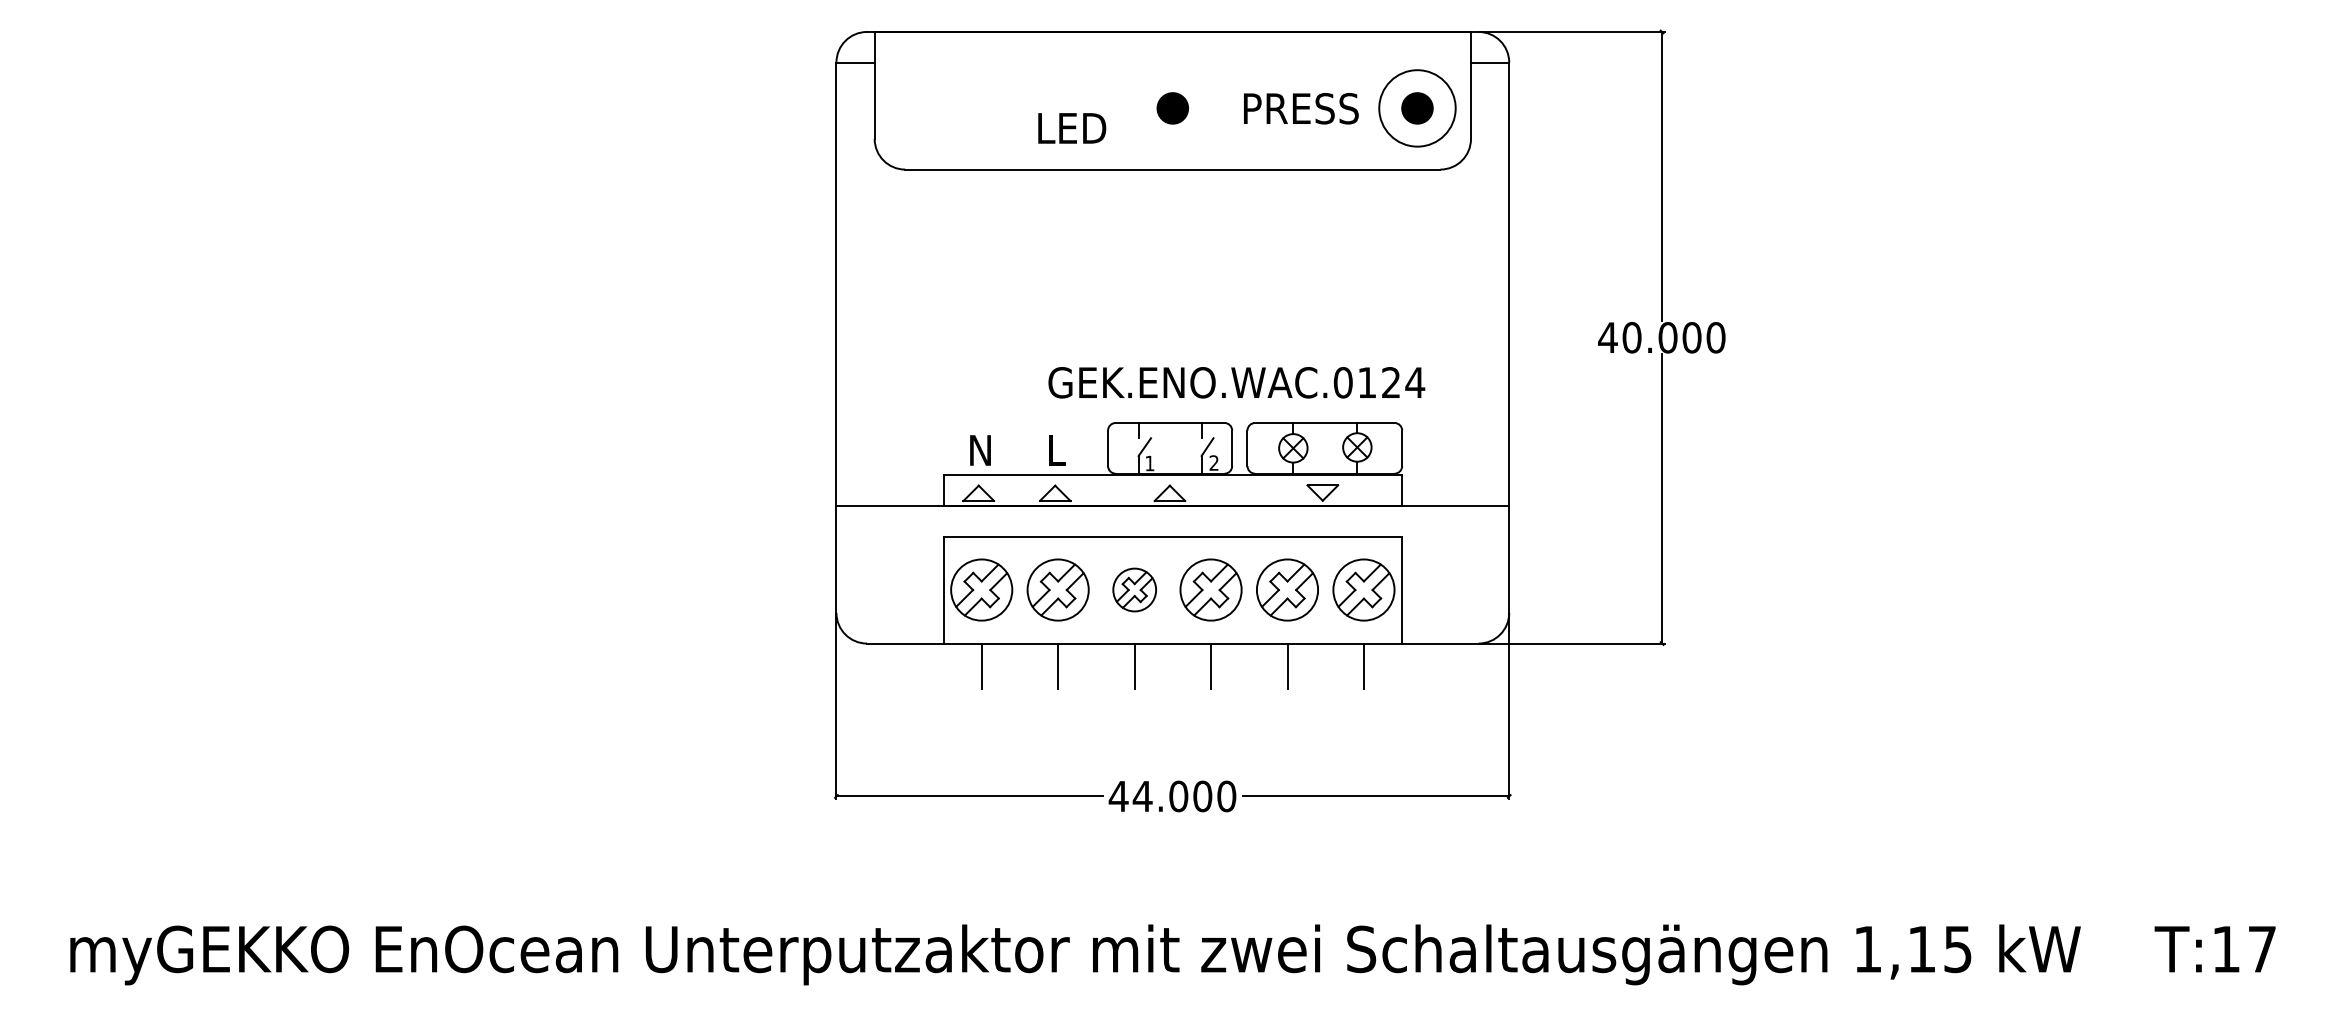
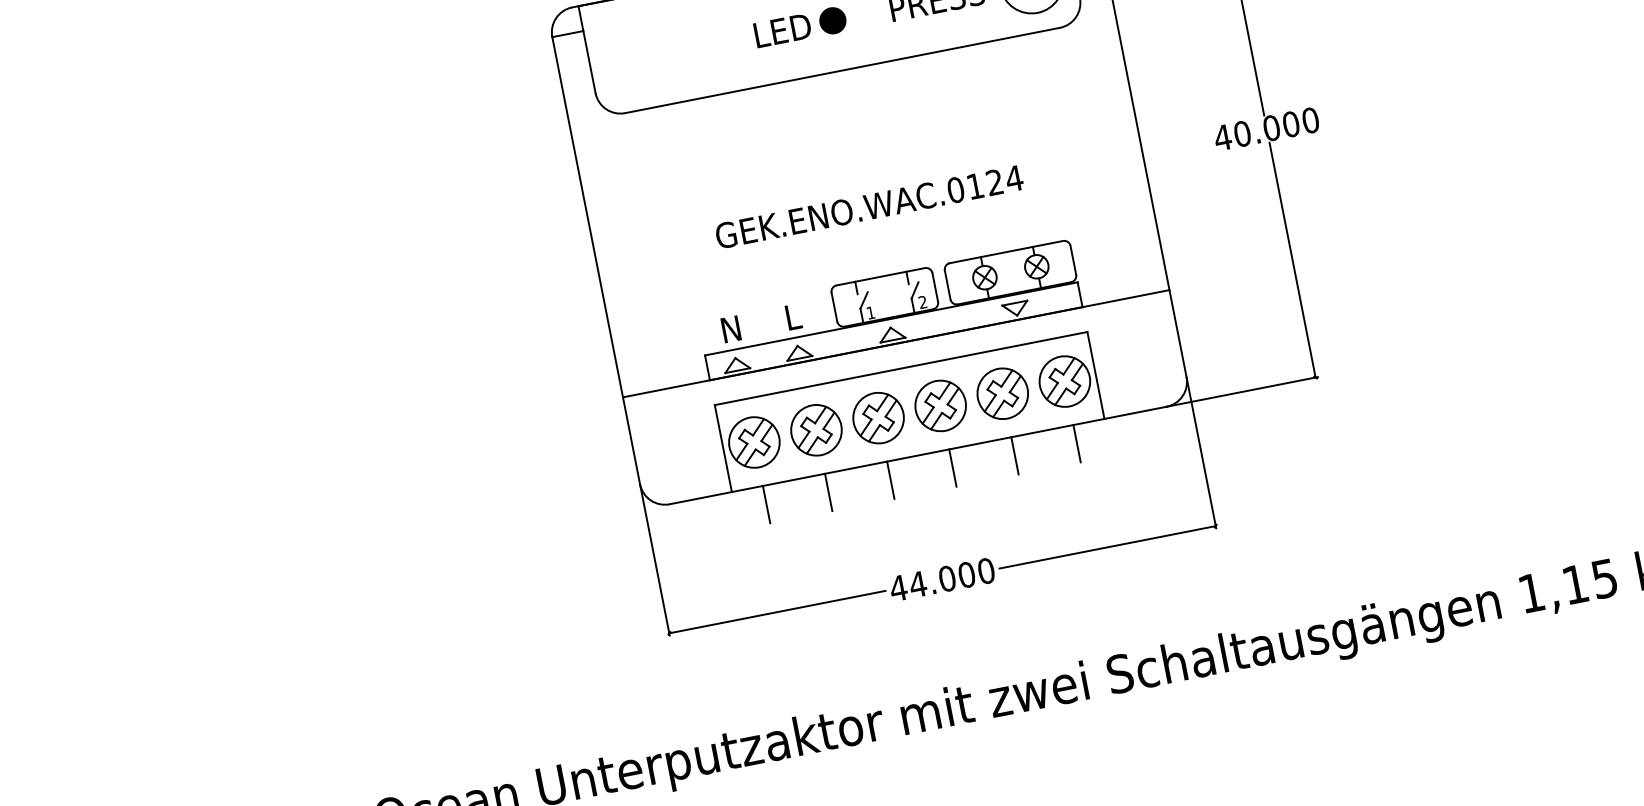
text: (1072, 128) -> (783, 30), moved
text: (1236, 382) -> (869, 206), moved
part: (1134, 589) -> (878, 417), size x1.43

